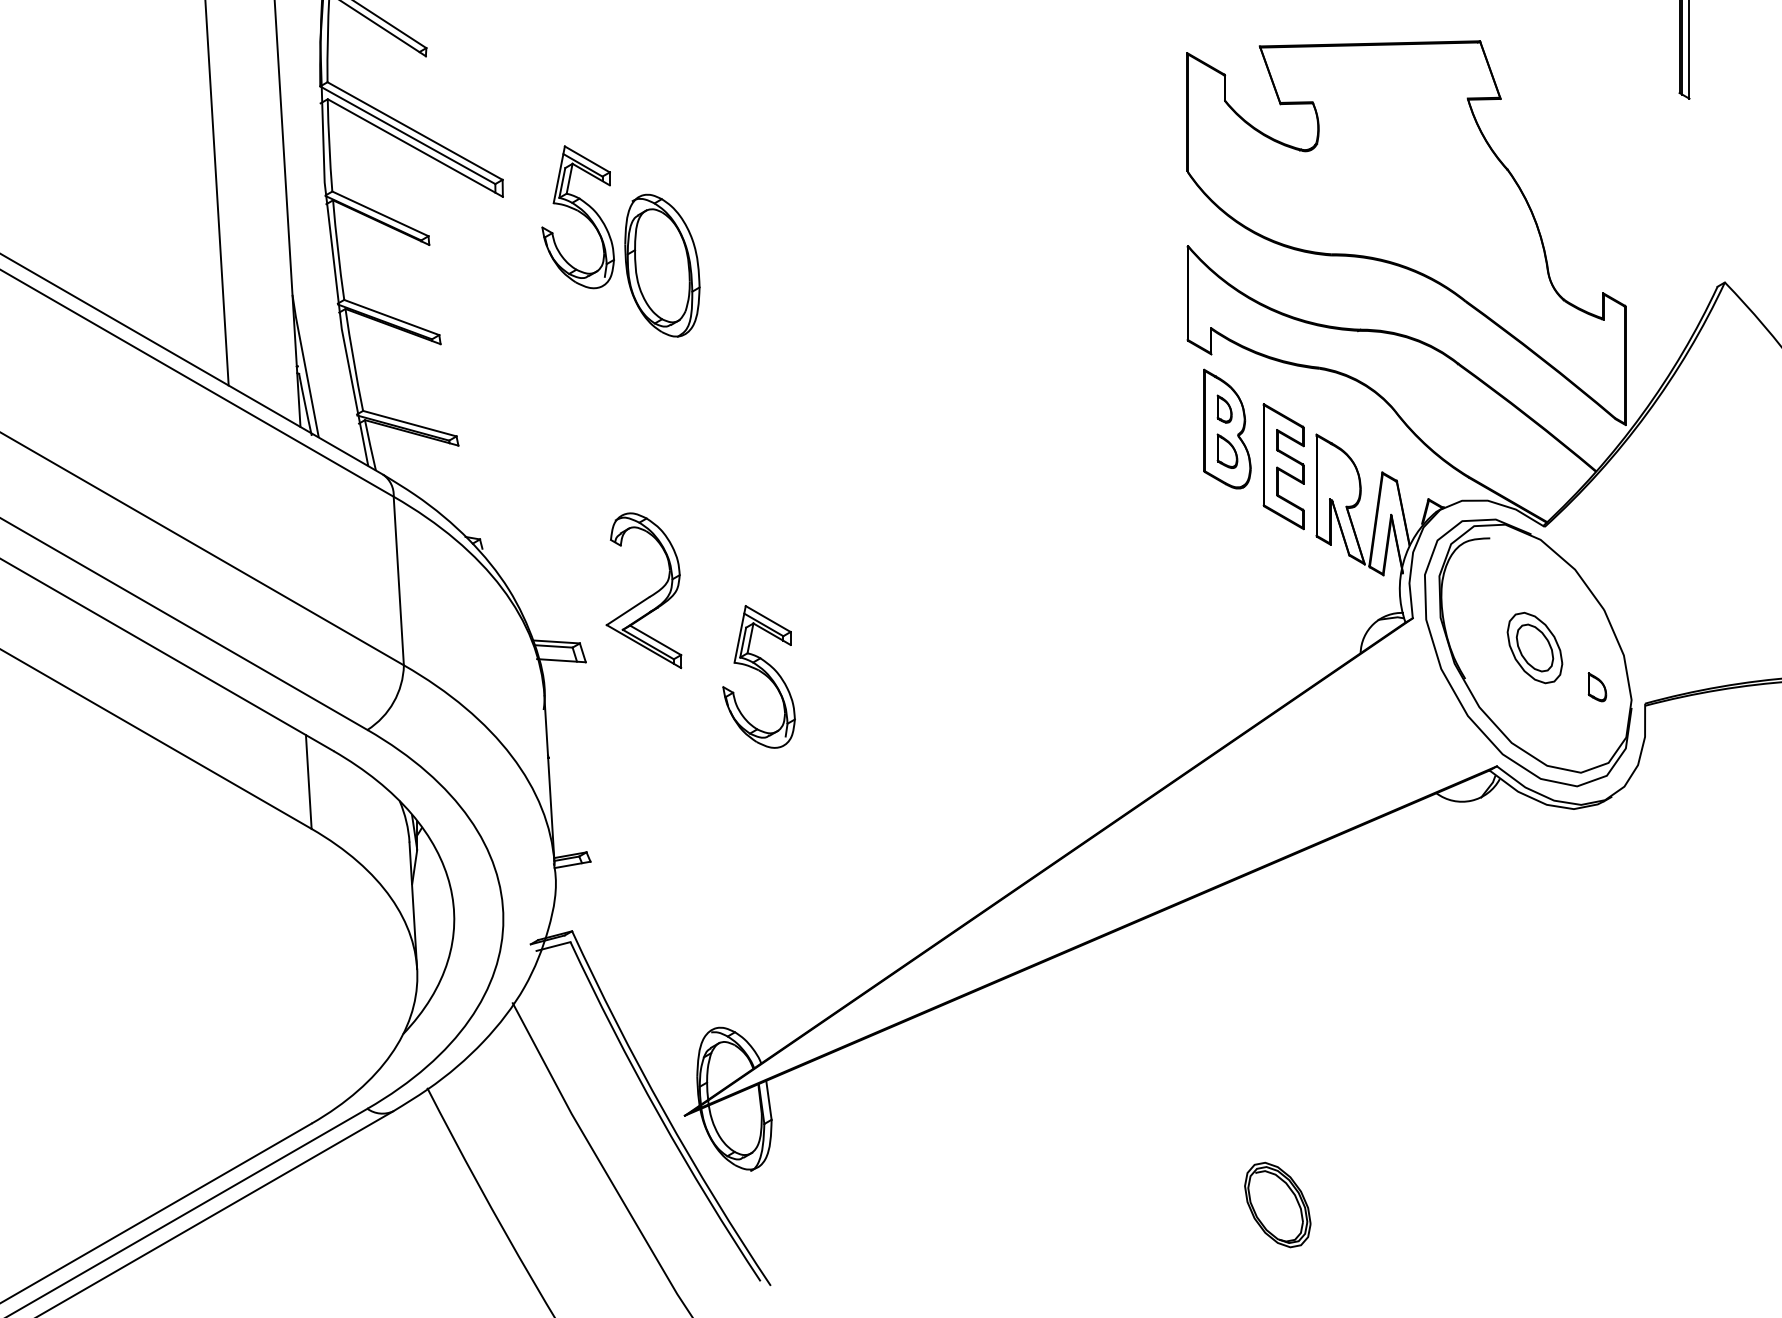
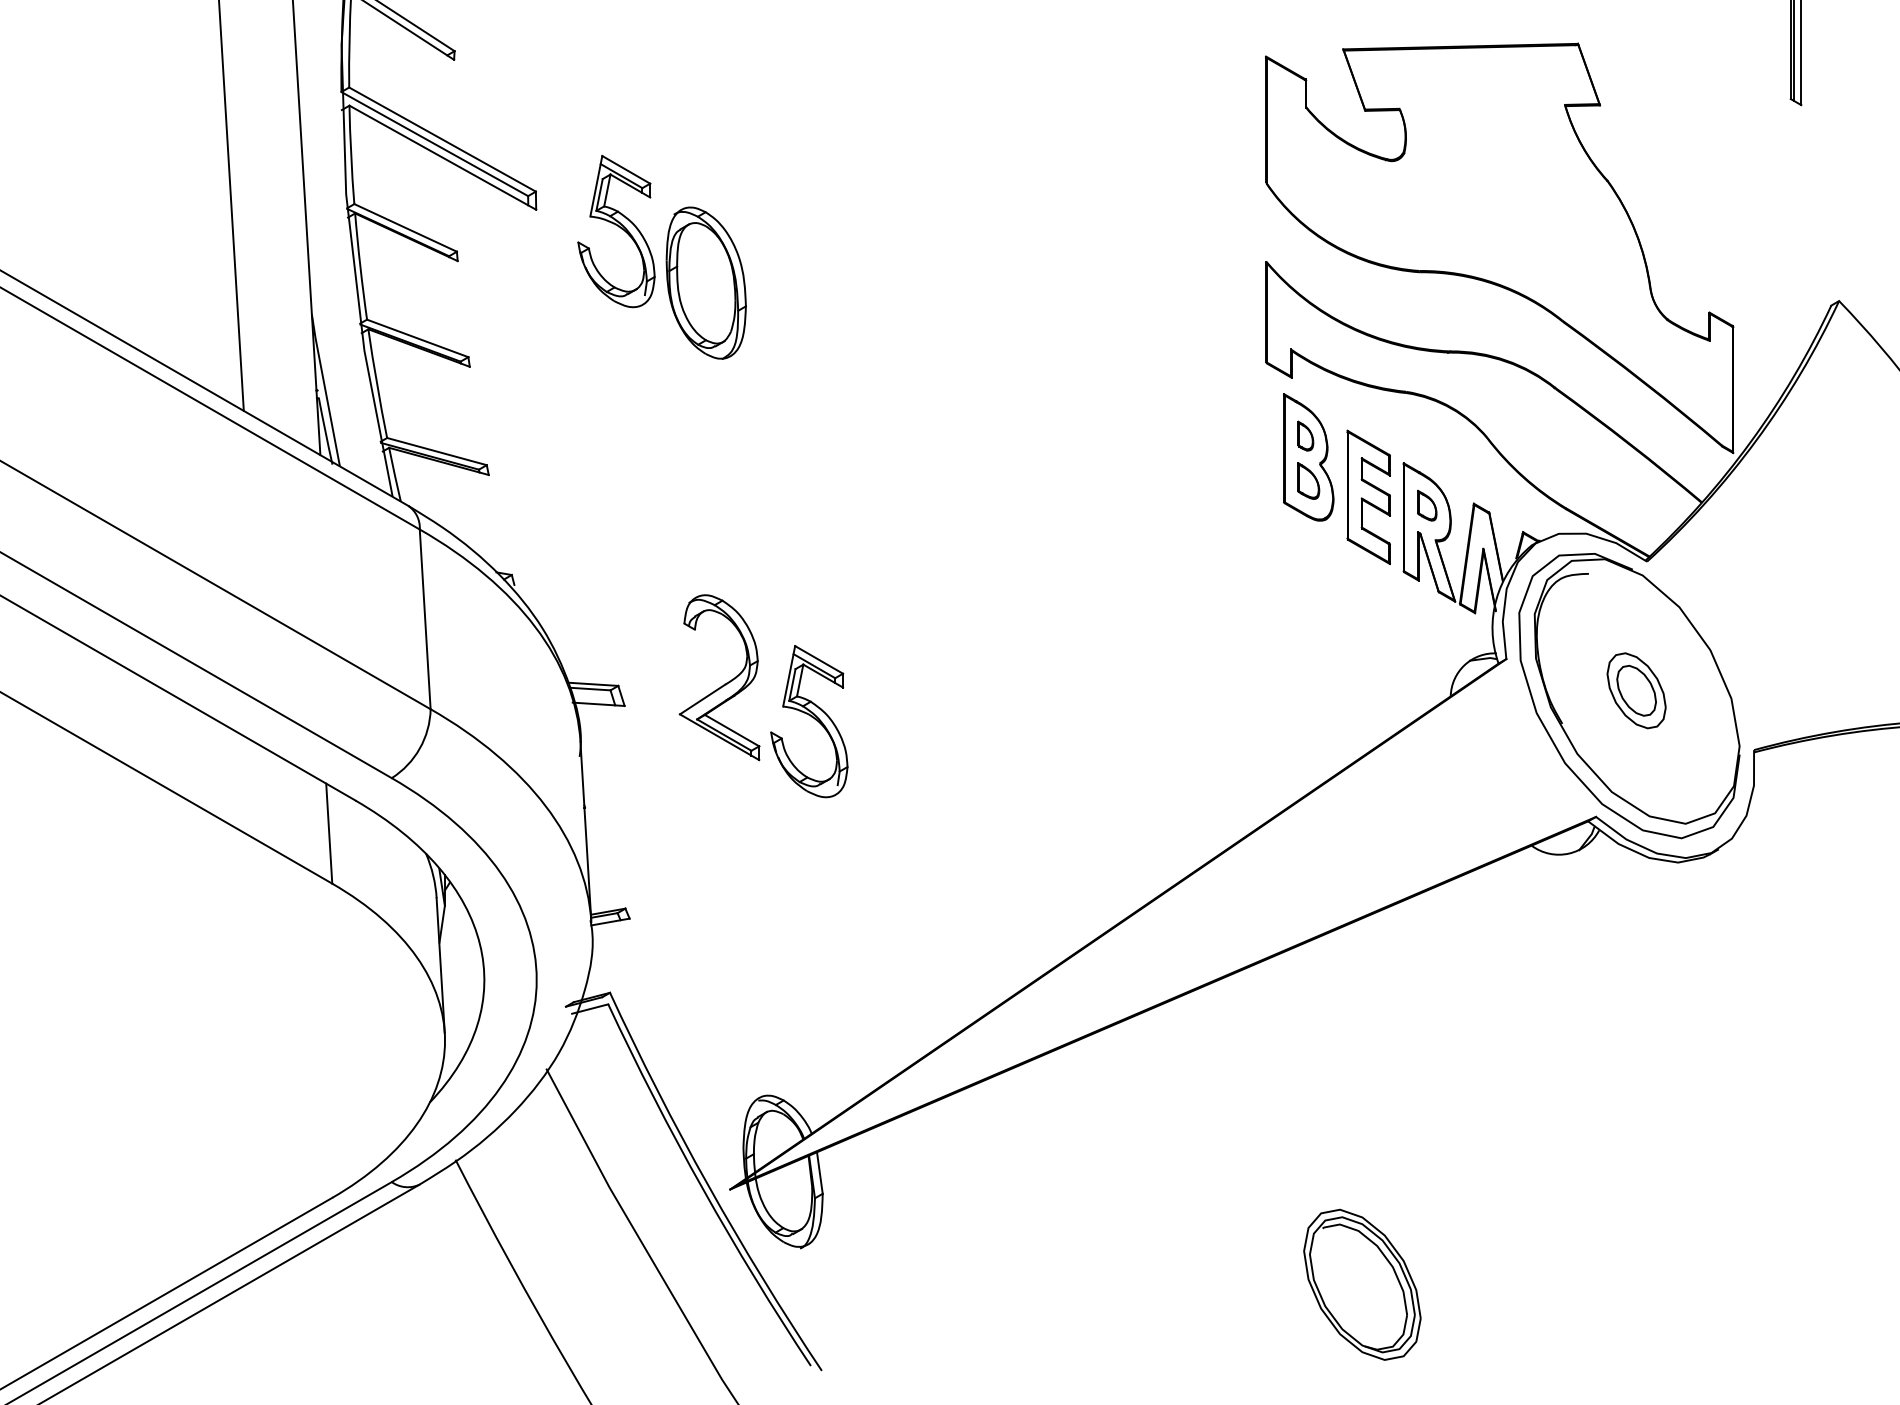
part: (648, 596) -> (724, 683), moved
part: (1597, 687) -> (1427, 505), moved
part: (1277, 1204) -> (1362, 1284), size x1.67

